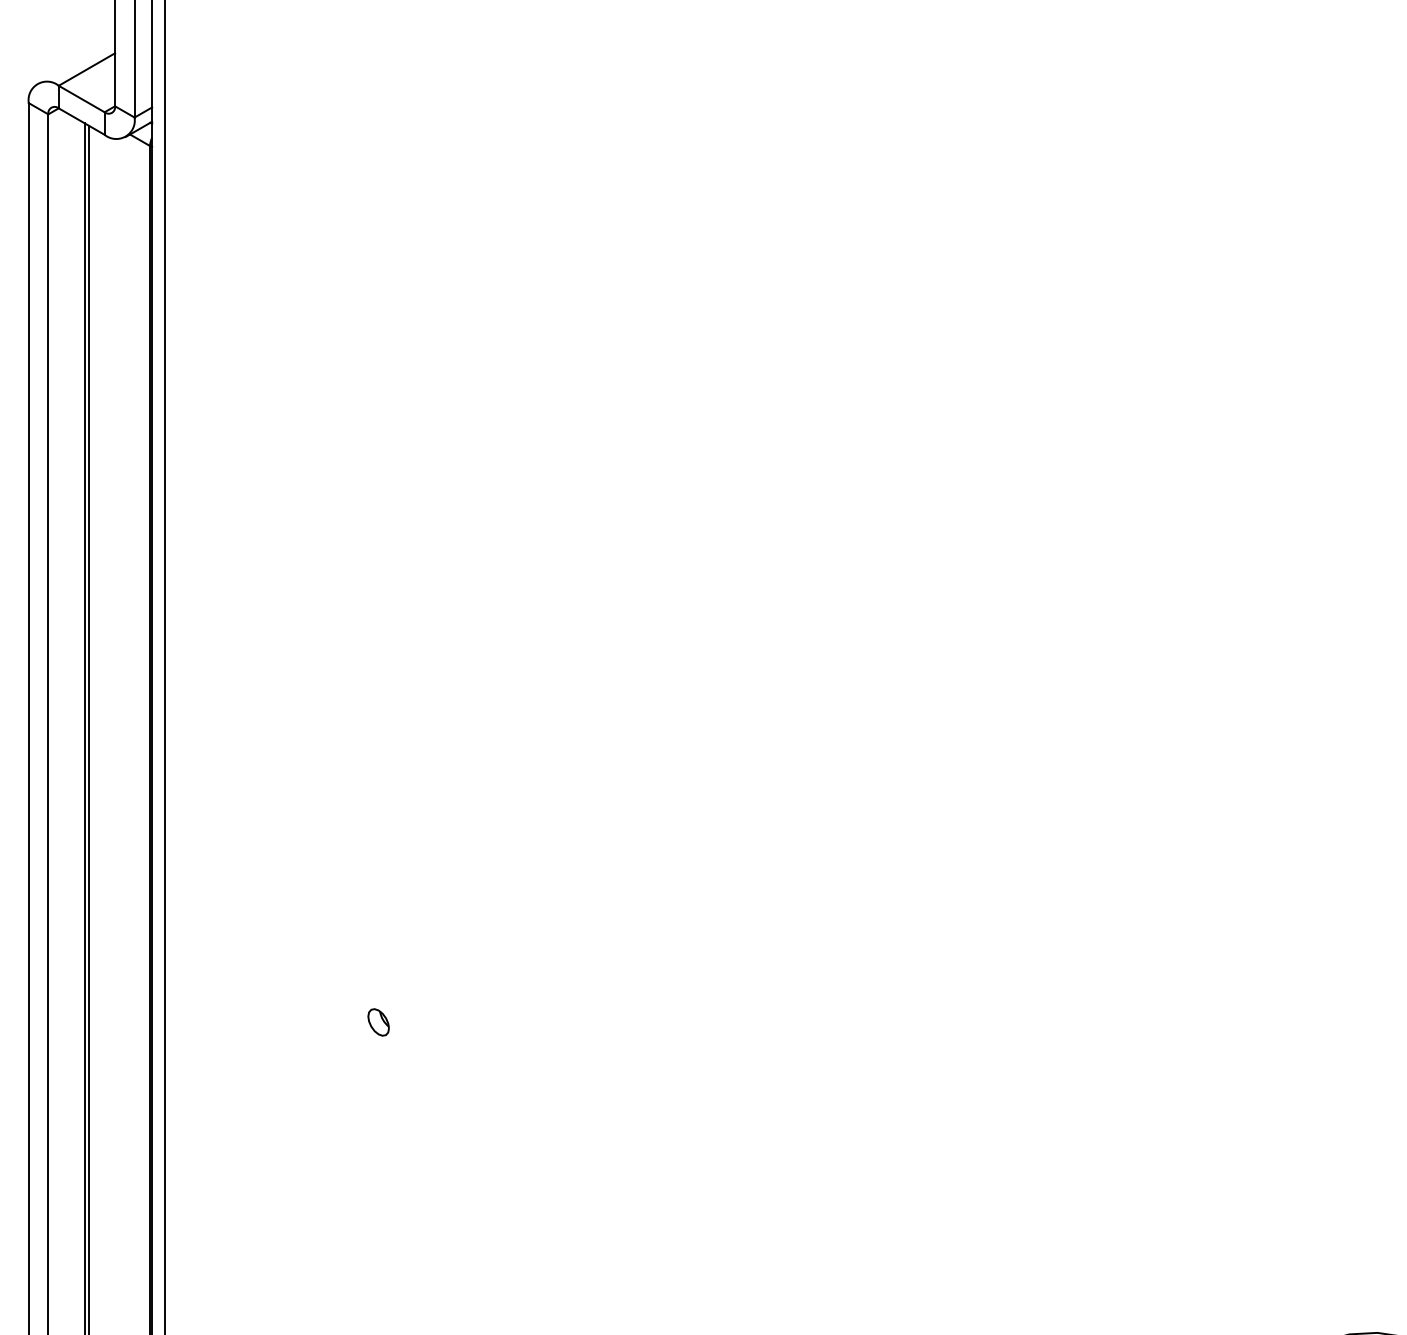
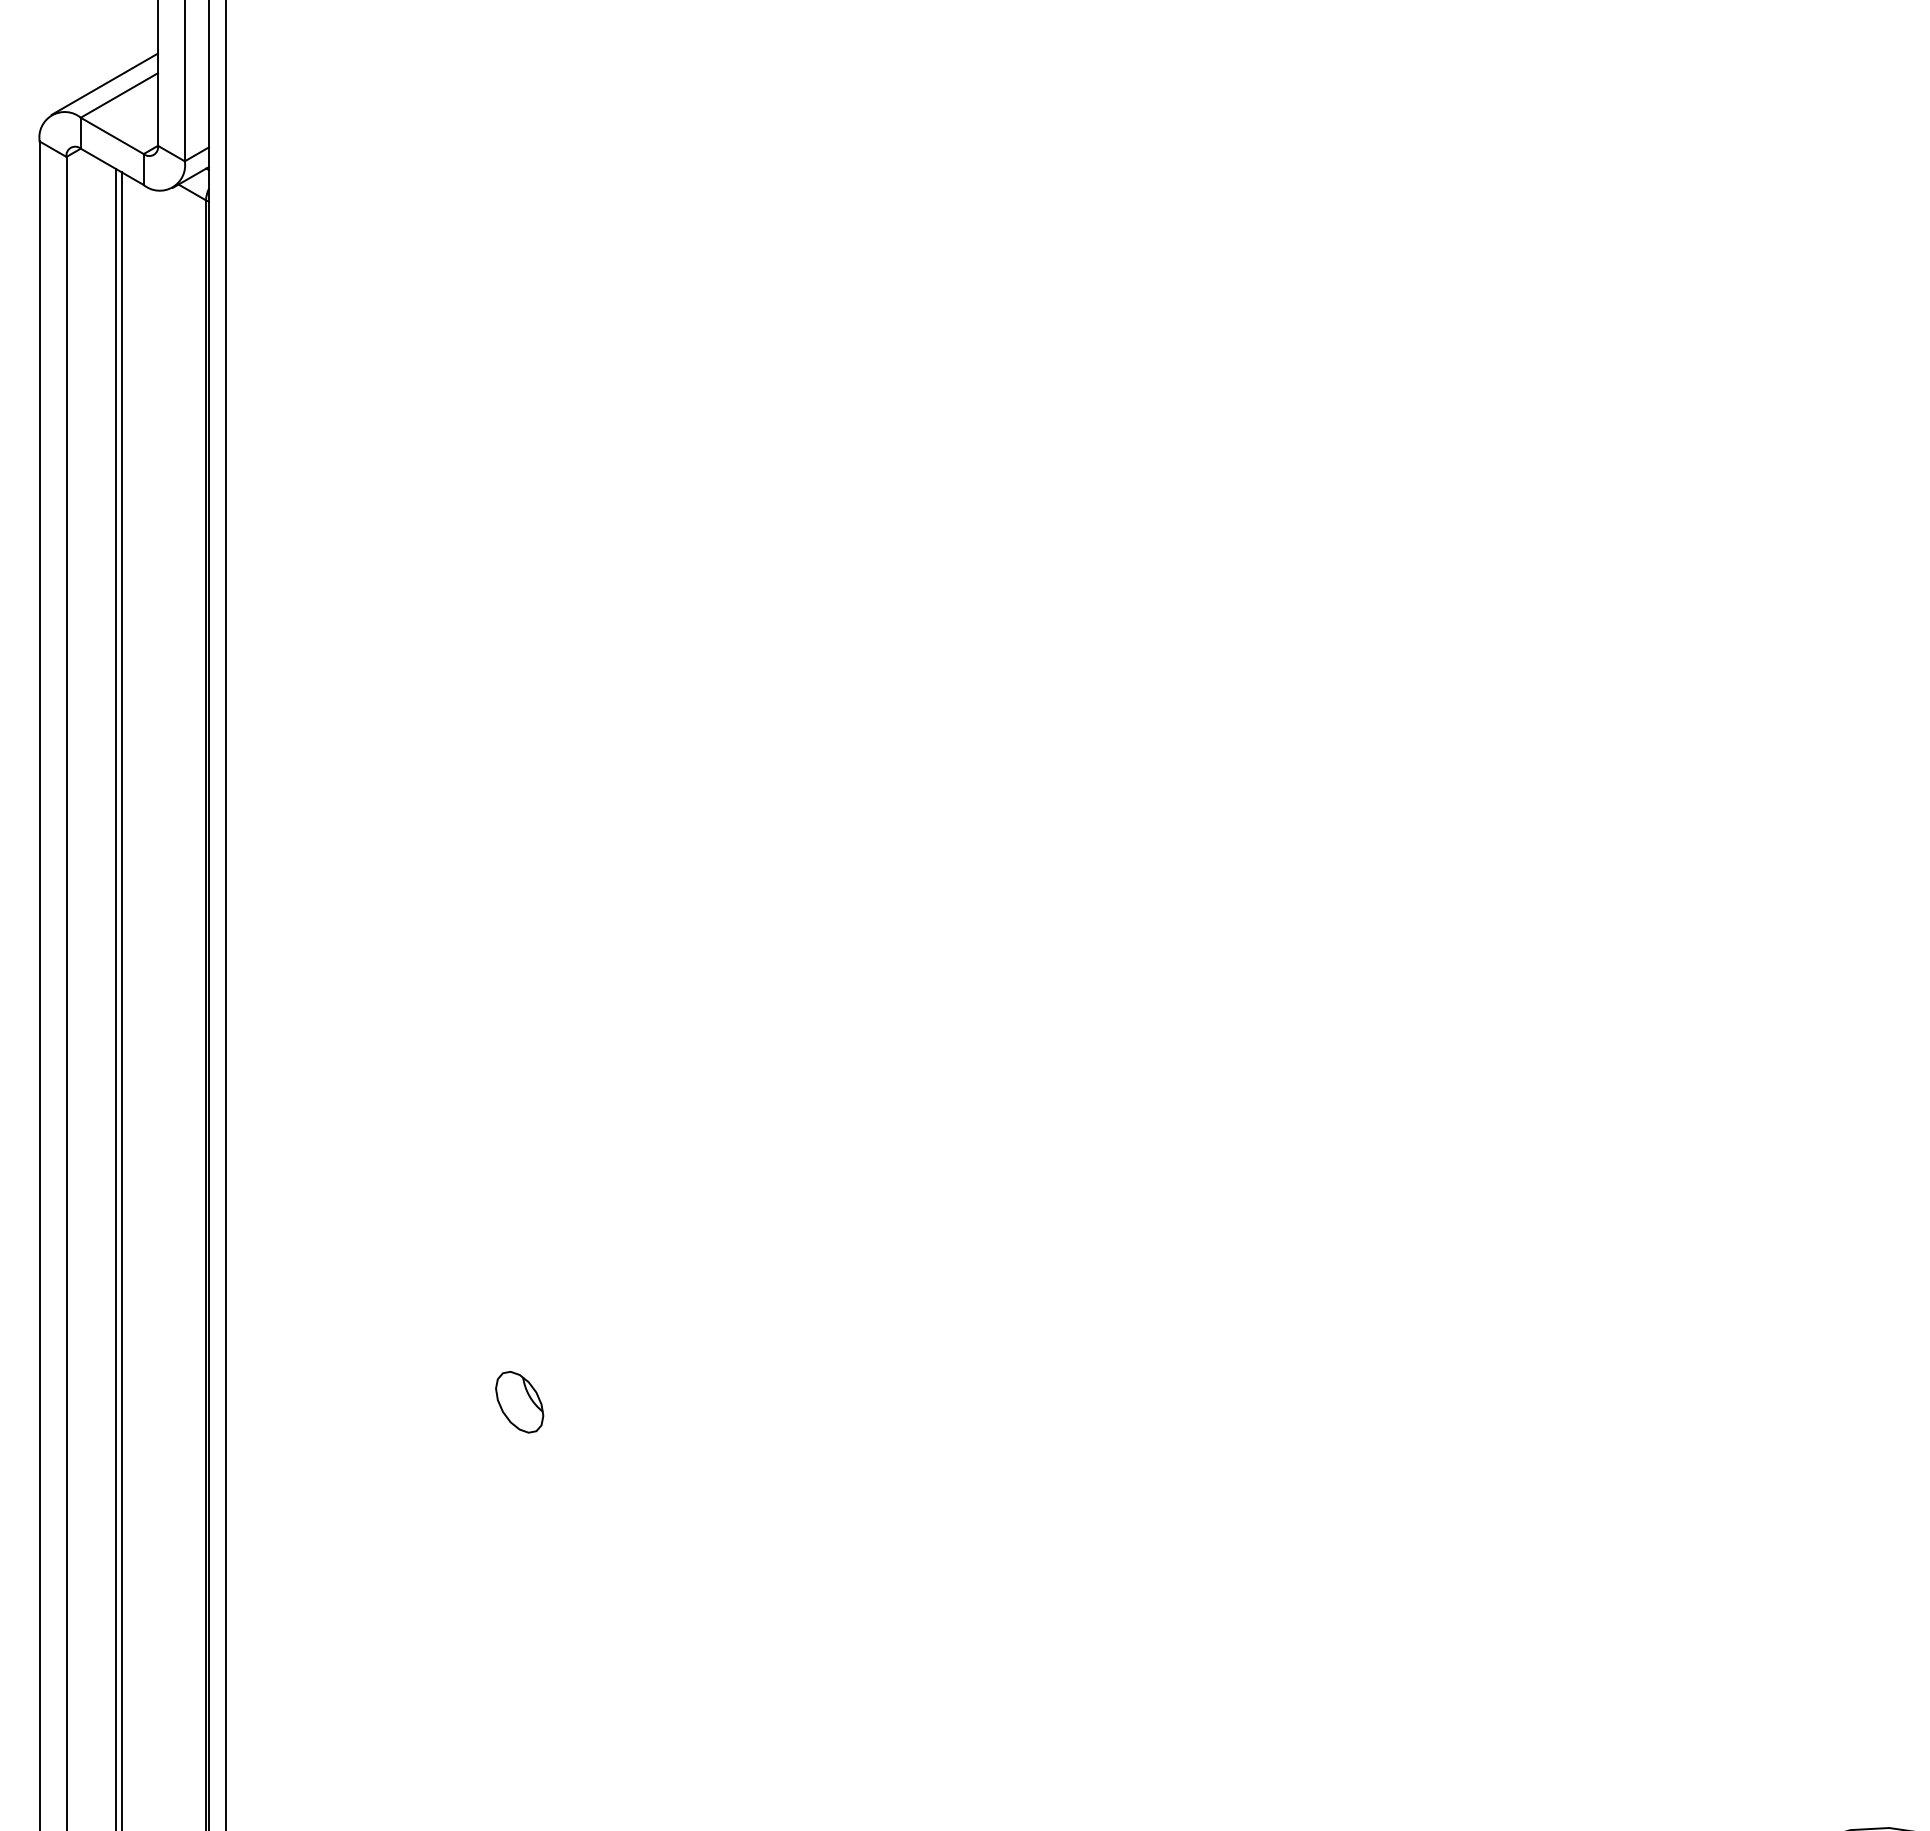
line: (76, 60) -> (105, 83), added
part: (378, 1022) -> (519, 1402), size x1.67

